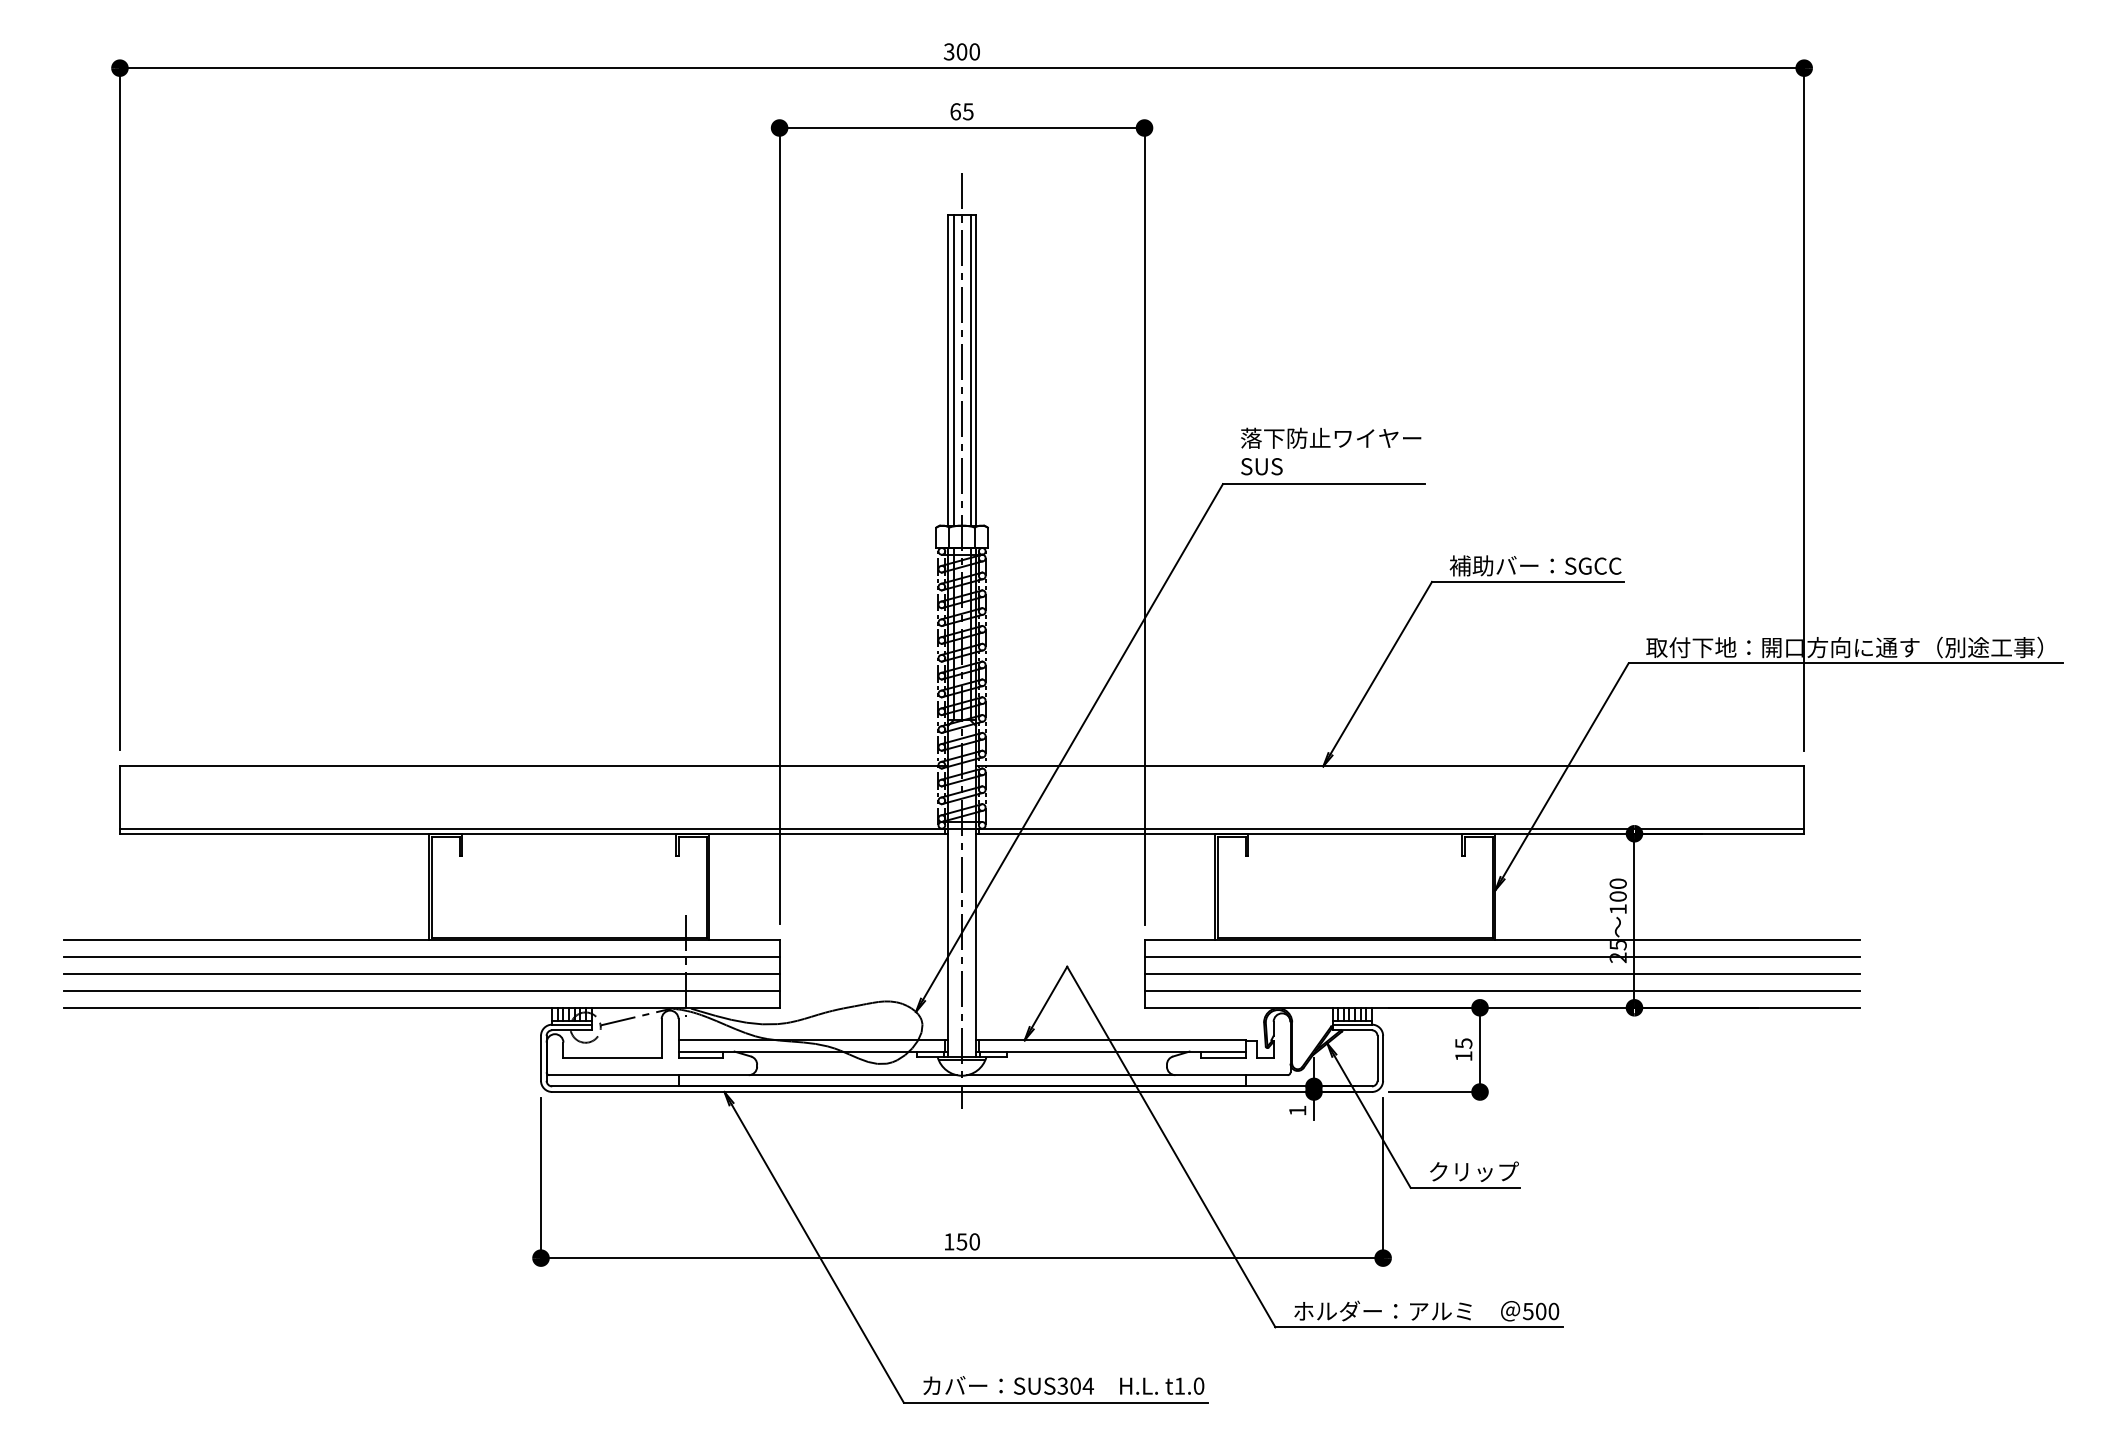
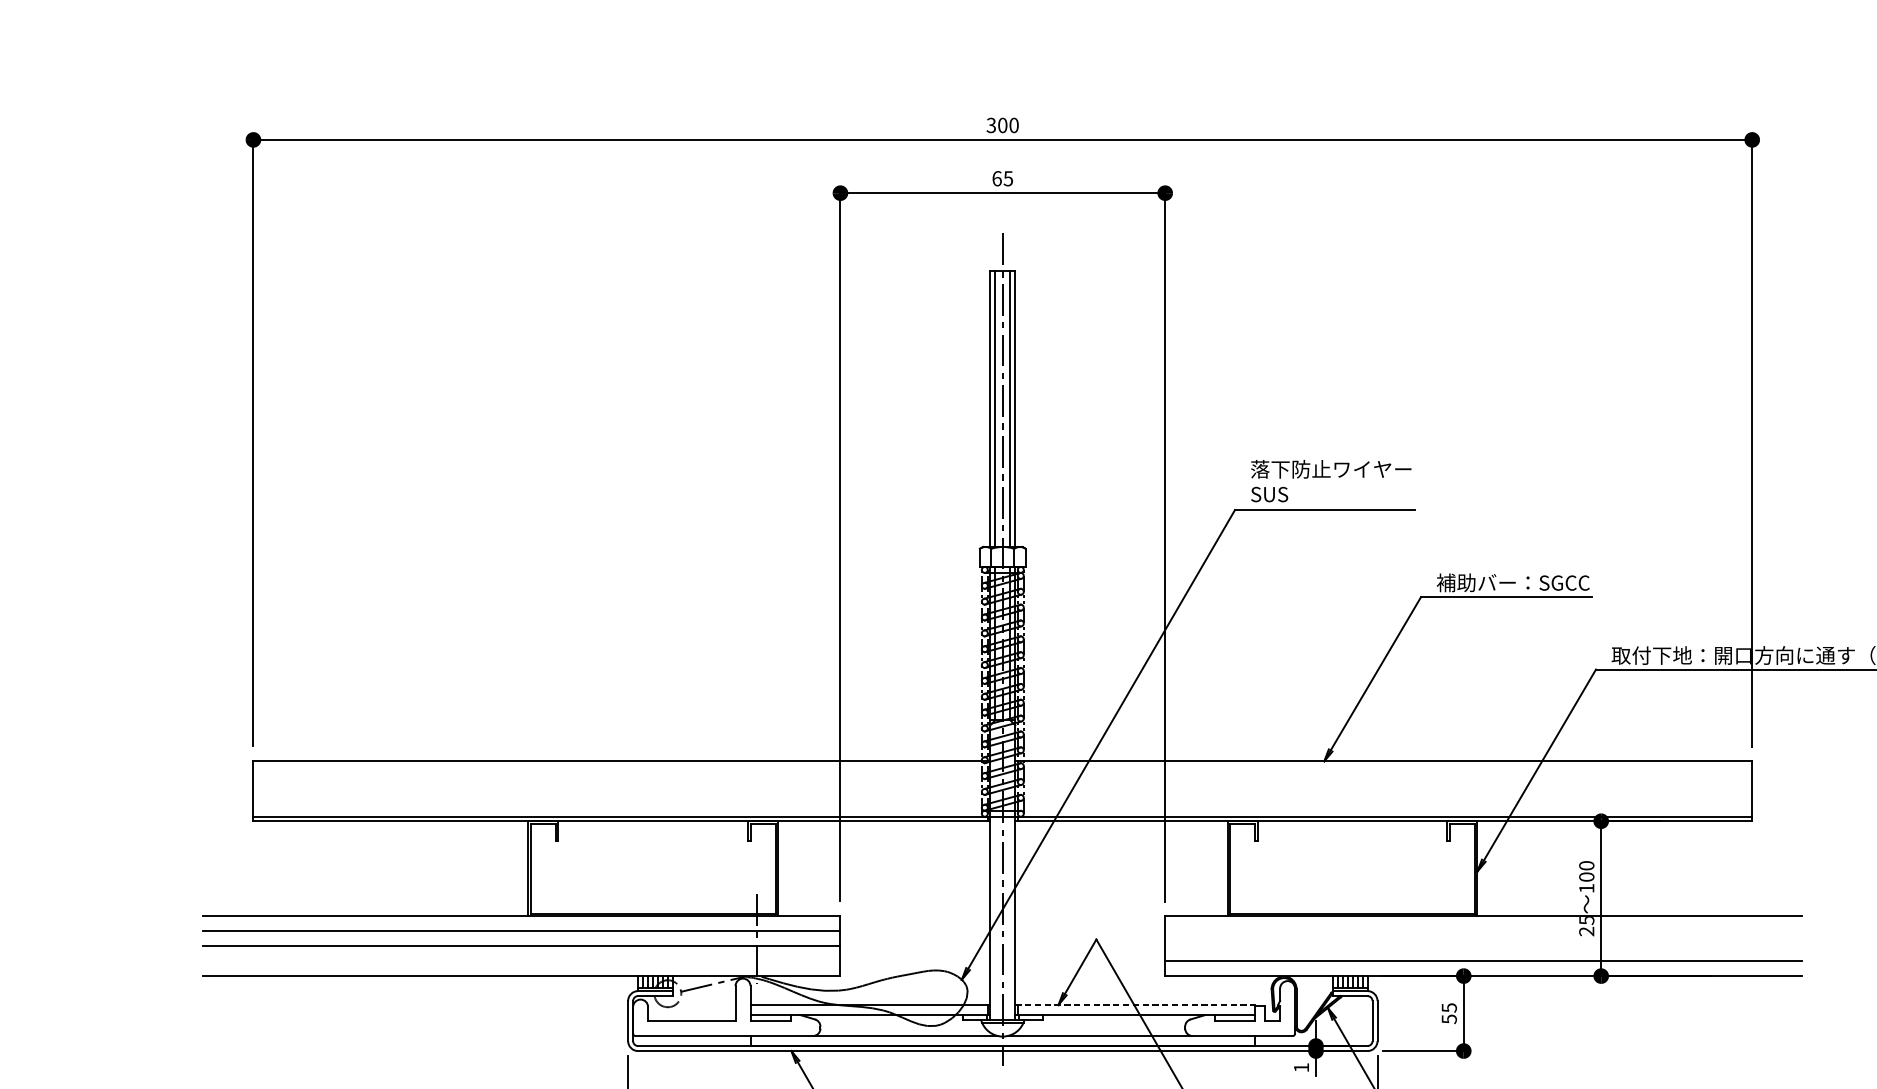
line: (1502, 957) -> (1483, 931), removed
line: (1502, 974) -> (1483, 946), removed
line: (421, 990) -> (521, 960), removed
line: (1110, 1040) -> (1134, 1005), solid -> dashed
text: (1463, 1056) -> (1449, 1019), 15 -> 55

